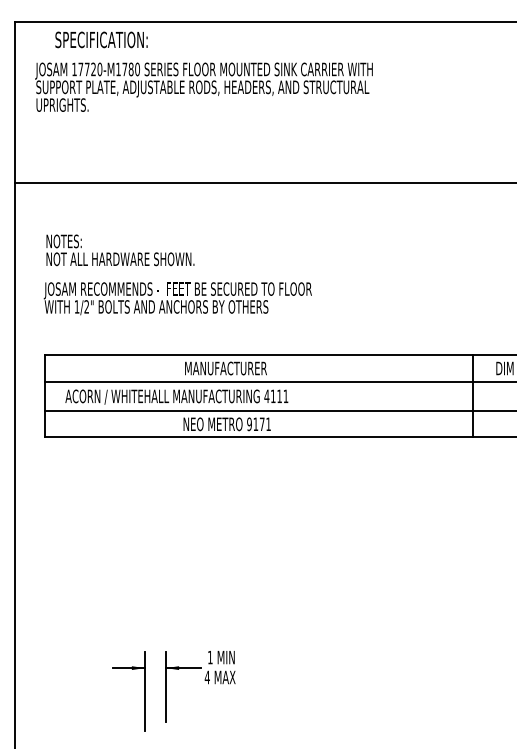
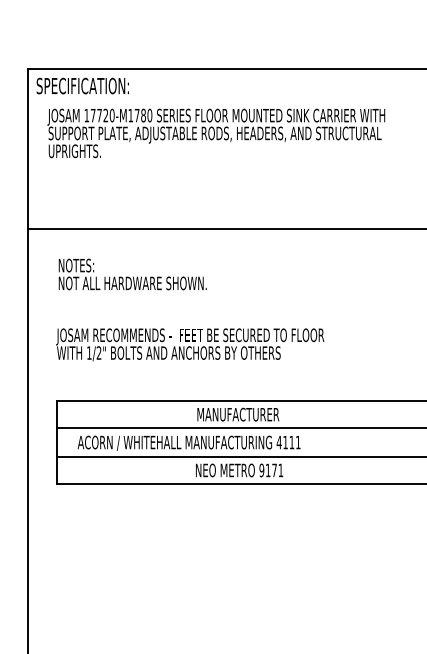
text: (101, 39) -> (82, 85), moved
text: (120, 250) -> (132, 274), moved

